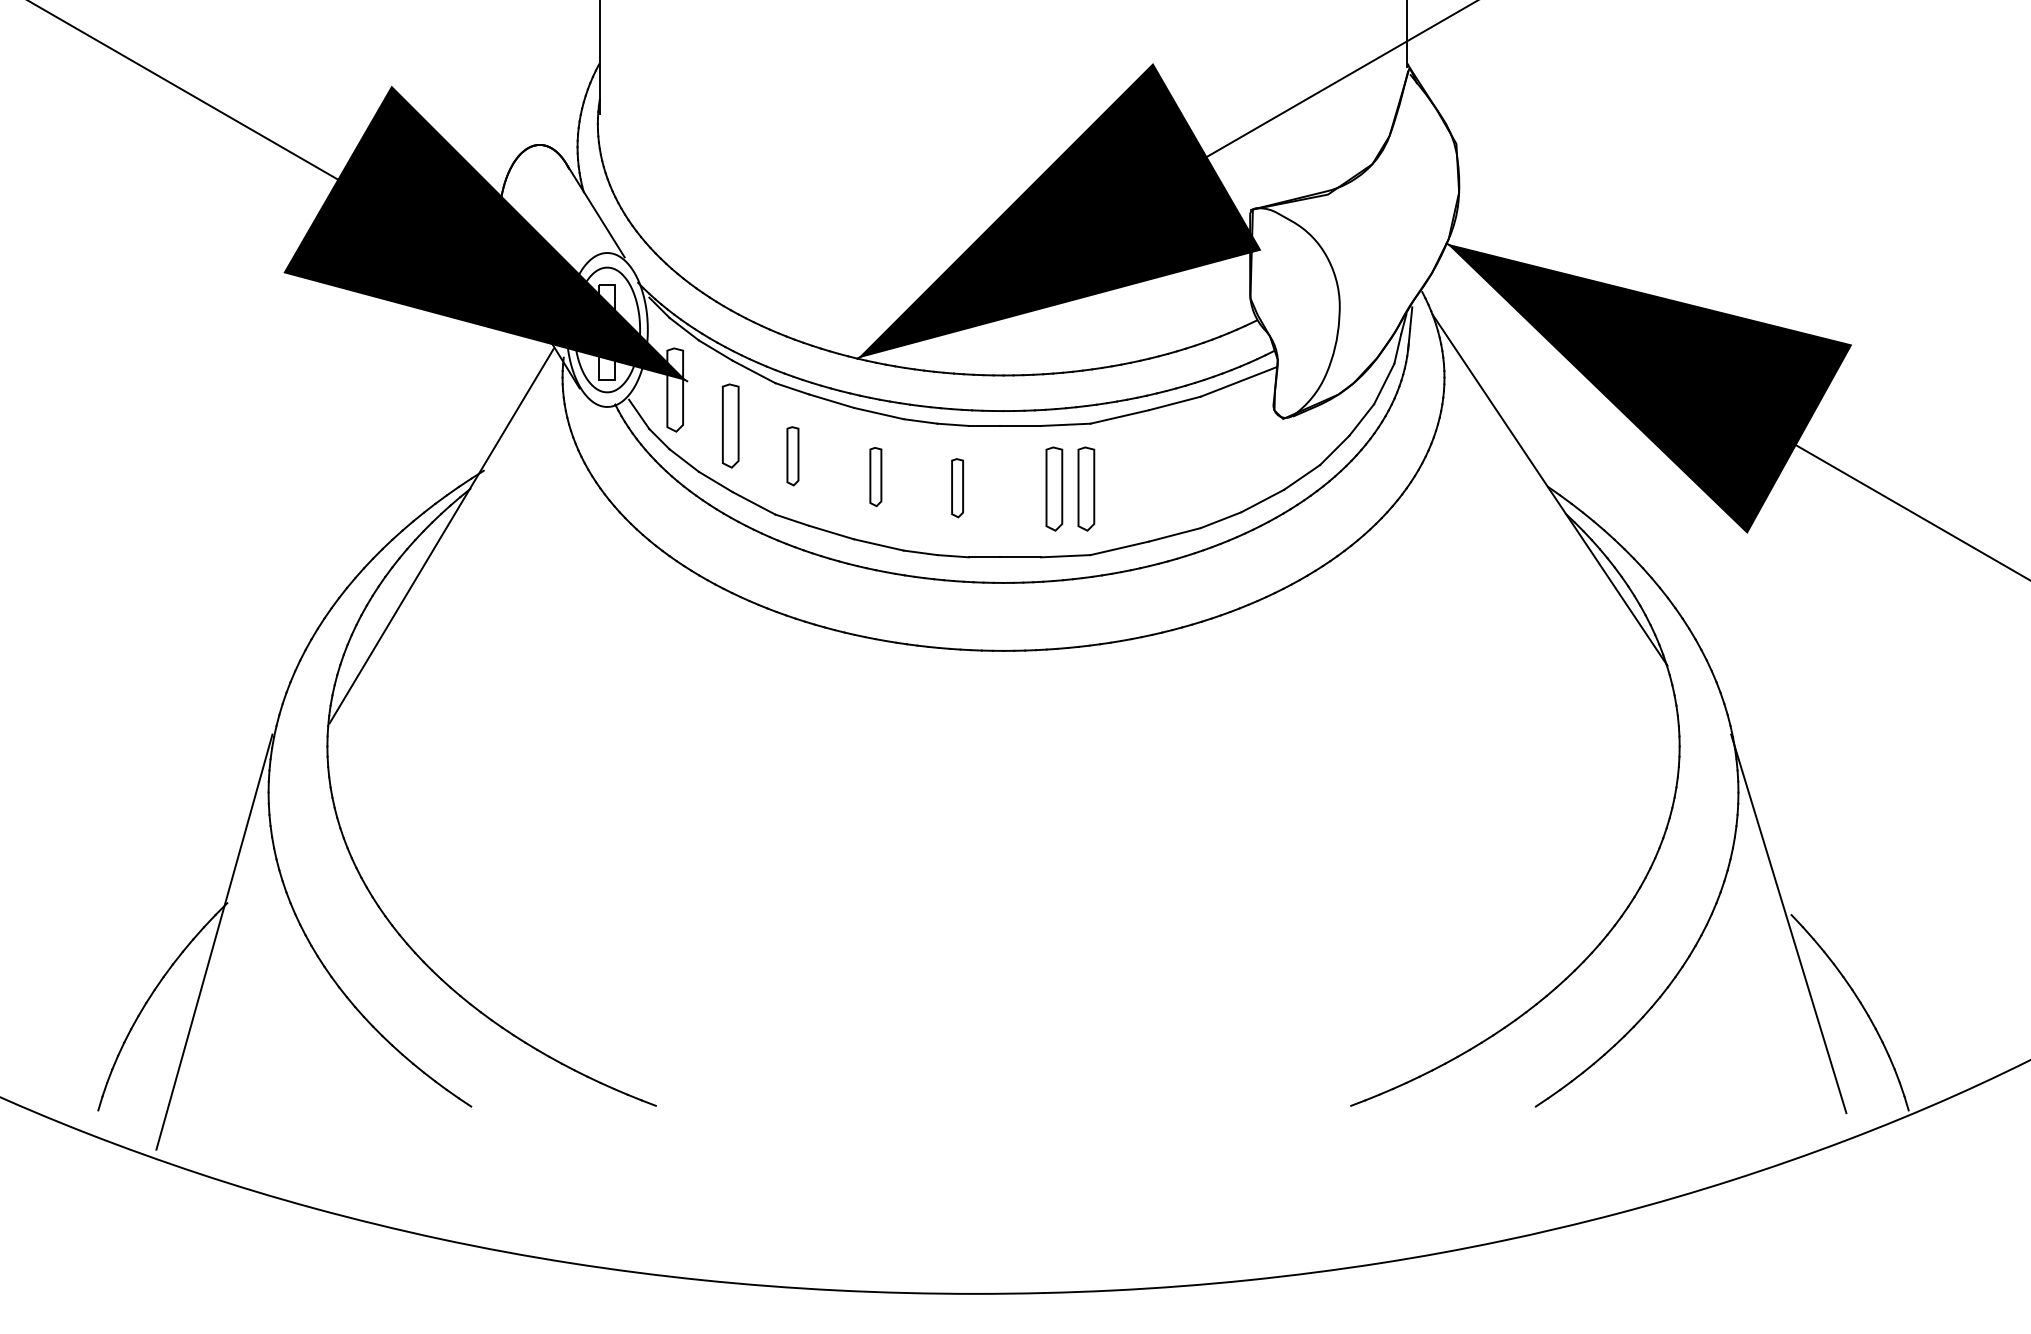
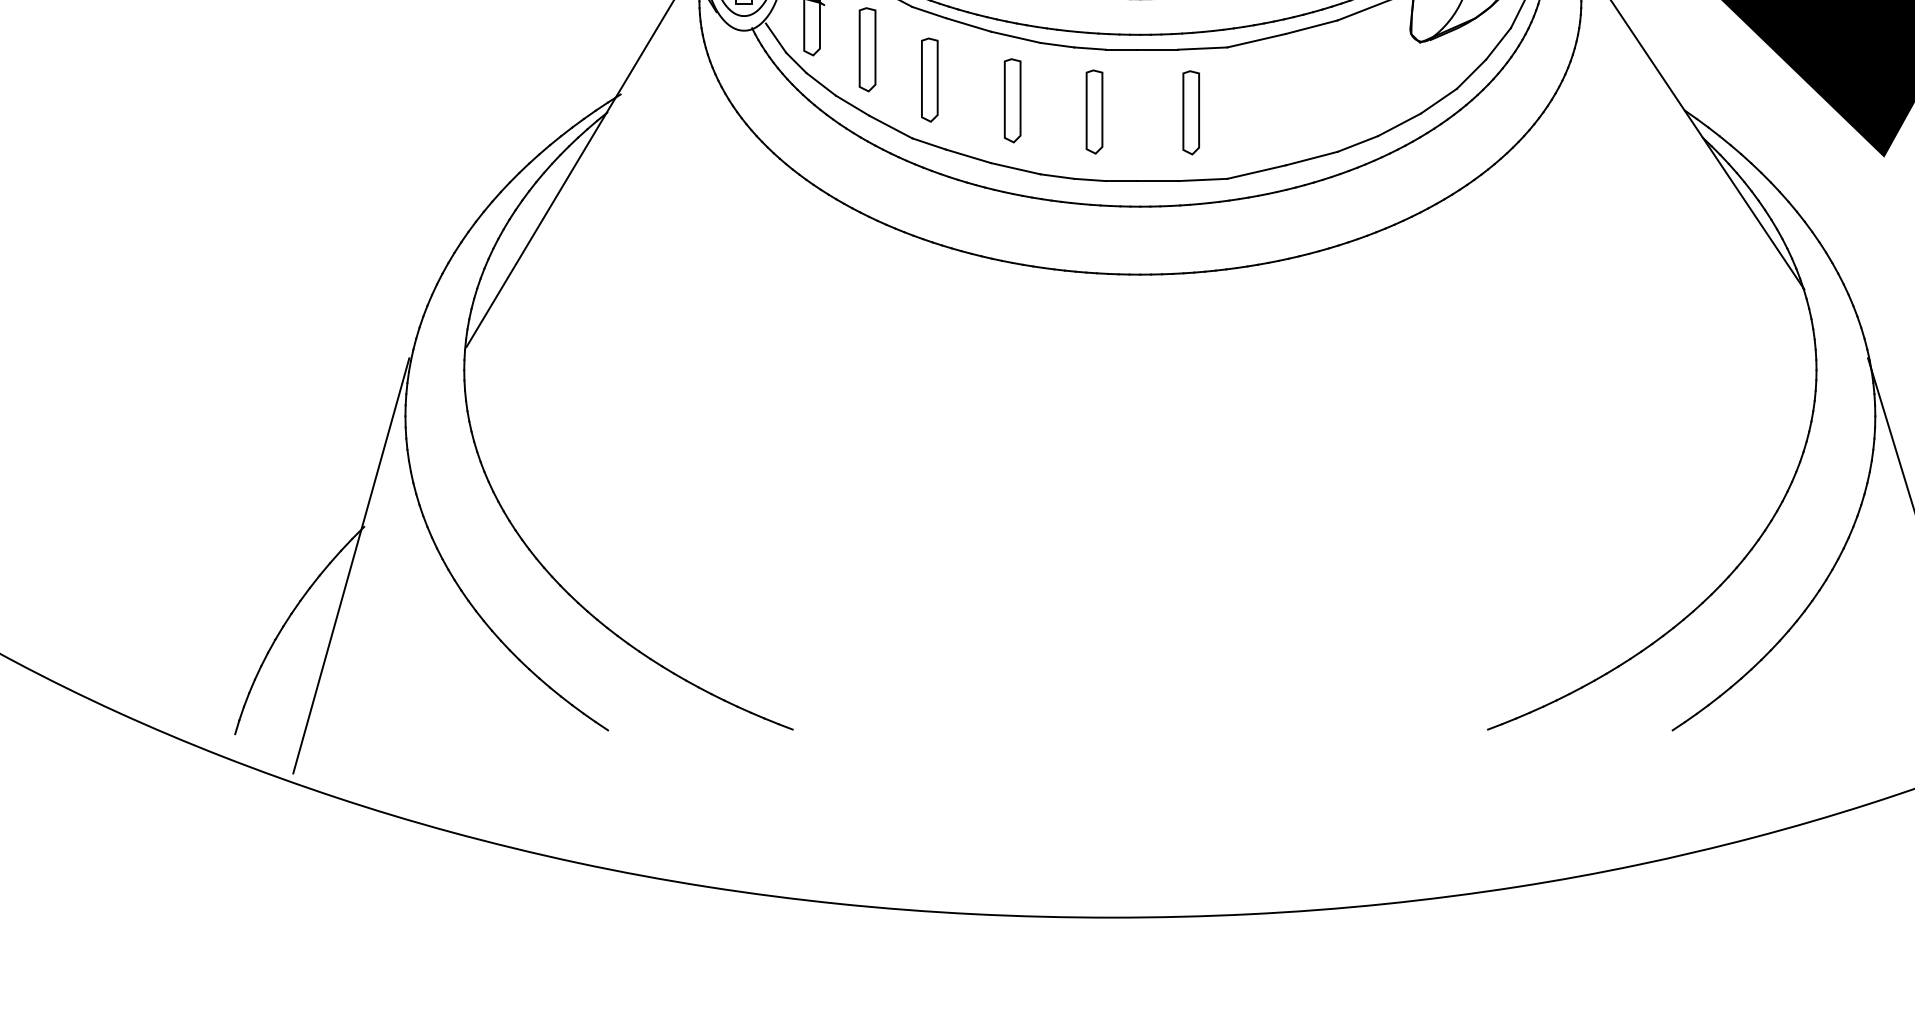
part: (792, 455) -> (929, 79), size x1.43
part: (875, 476) -> (1012, 100), size x1.43
part: (957, 487) -> (1094, 111), size x1.43
part: (1086, 488) -> (1223, 112), removed

